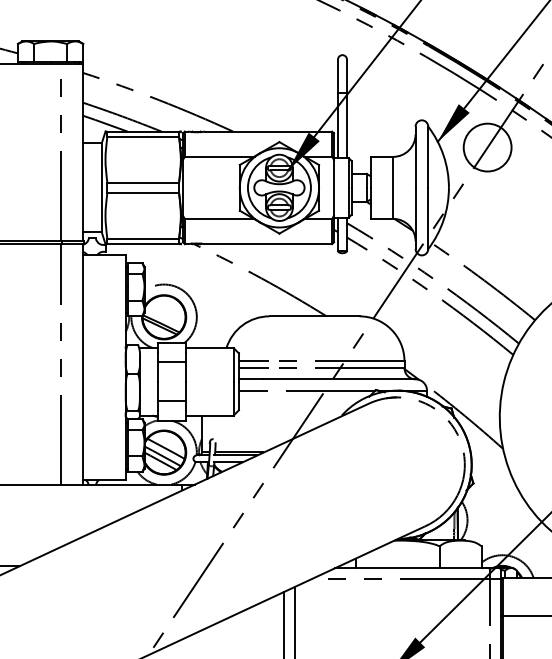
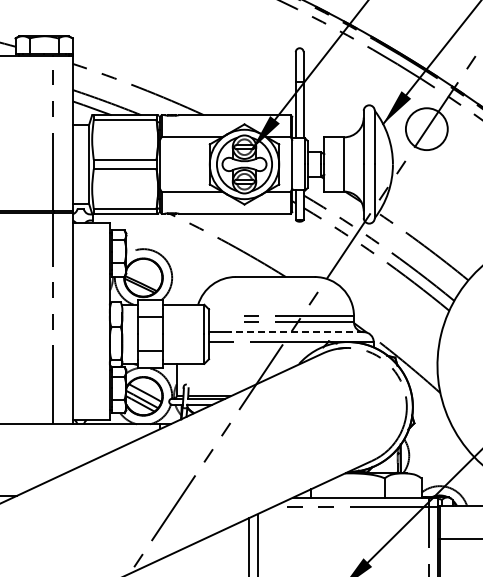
line: (254, 361) -> (222, 316), removed
line: (254, 368) -> (222, 322), removed
line: (339, 379) -> (297, 332), solid -> dashed

